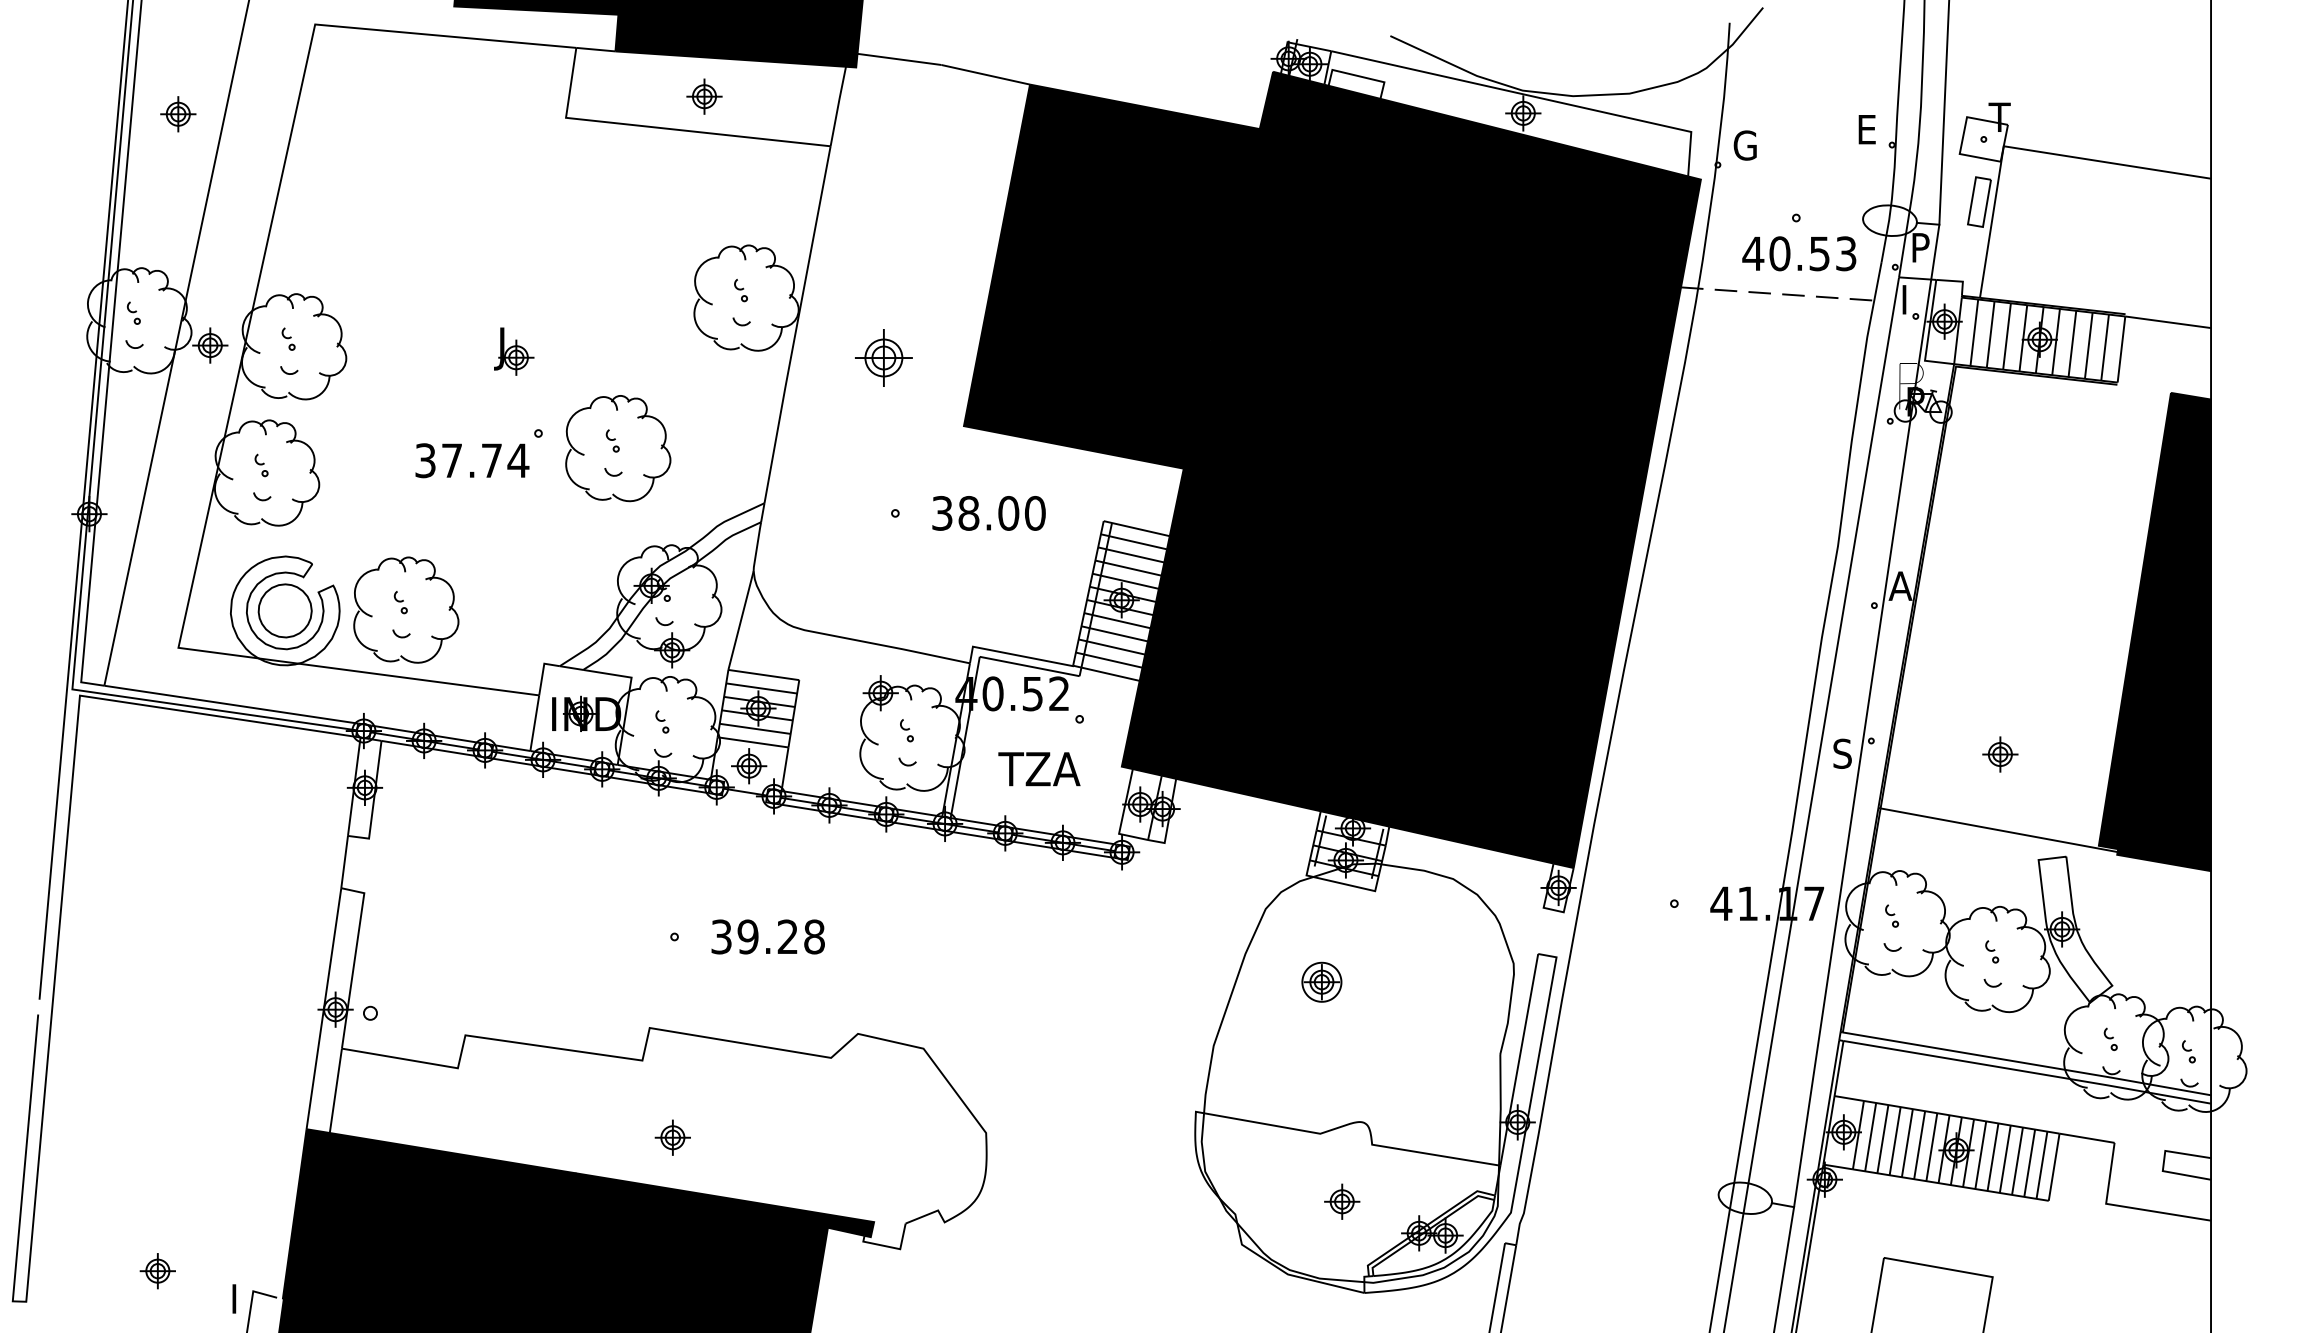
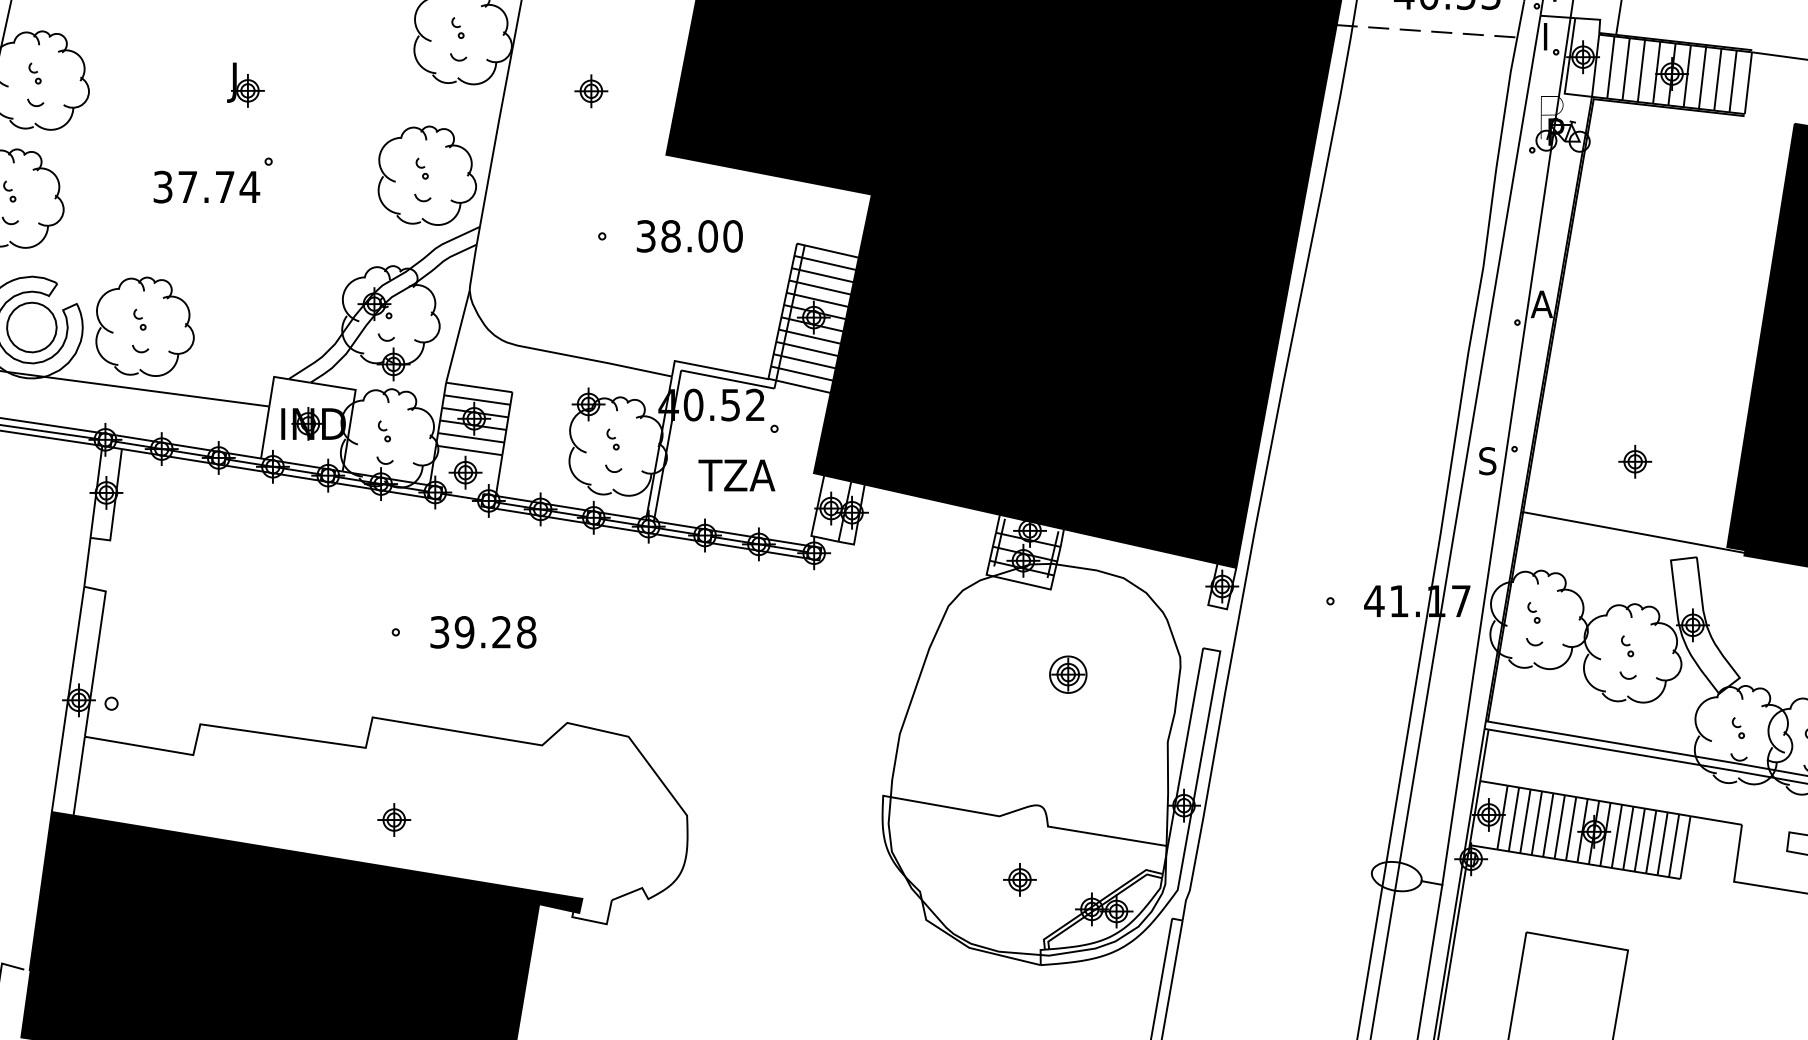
part: (883, 358) -> (591, 91), size x0.62
part: (618, 448) -> (427, 175), moved
part: (1321, 981) -> (1067, 673), moved

